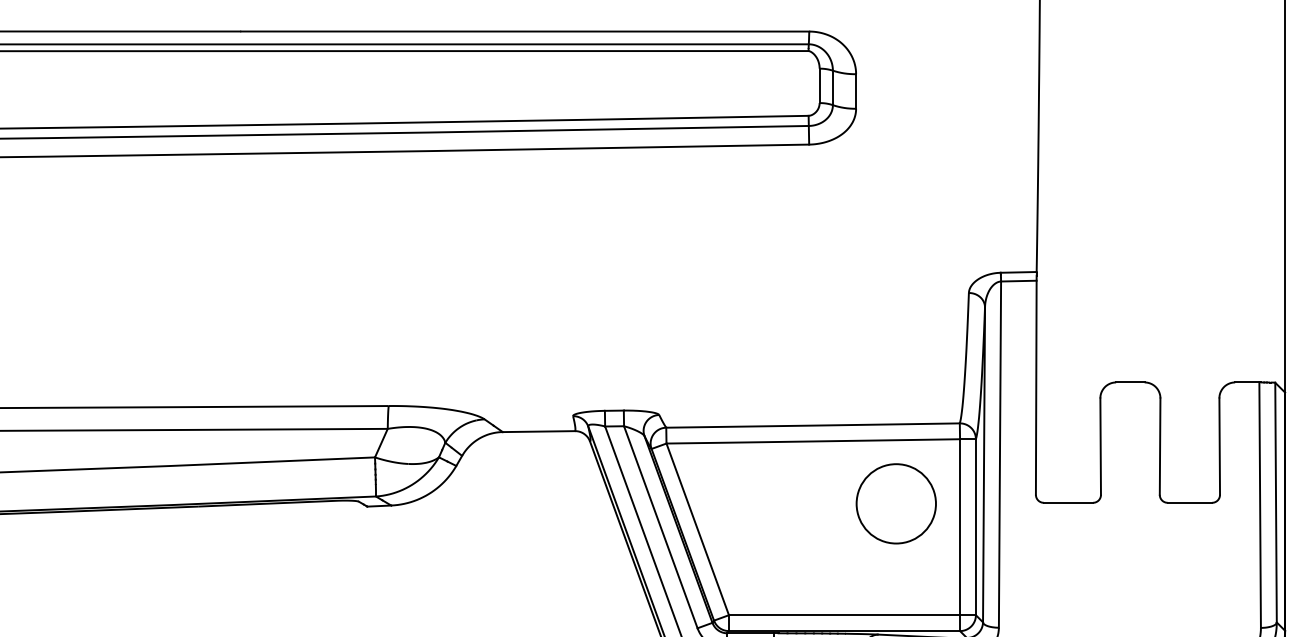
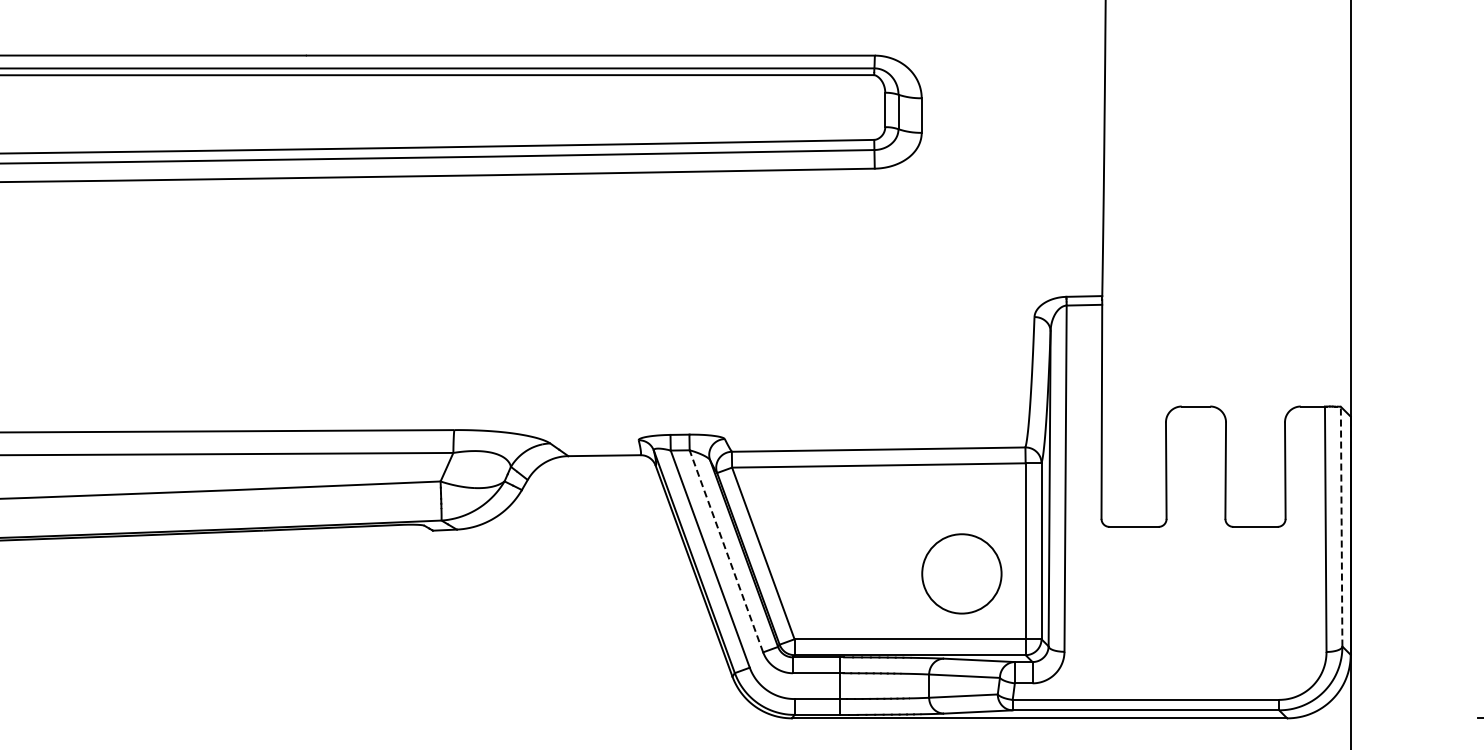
line: (1275, 502) -> (1341, 526), solid -> dashed
circle: (895, 503) -> (961, 573), moved
line: (660, 526) -> (726, 550), solid -> dashed

